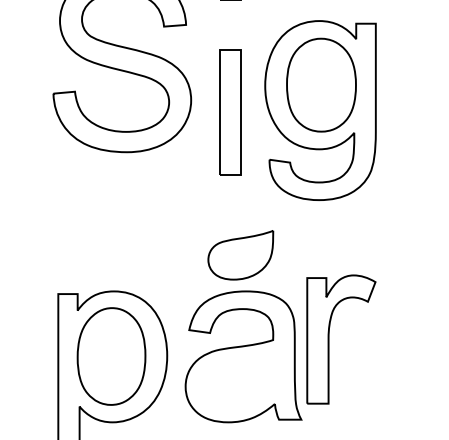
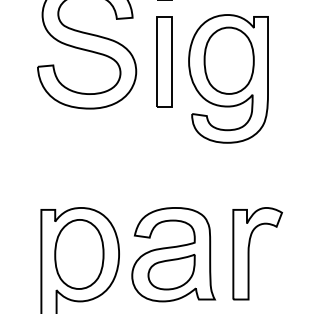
part: (230, 112) -> (164, 61), moved
part: (240, 255) -> (171, 272), moved
part: (329, 339) -> (249, 253), moved

